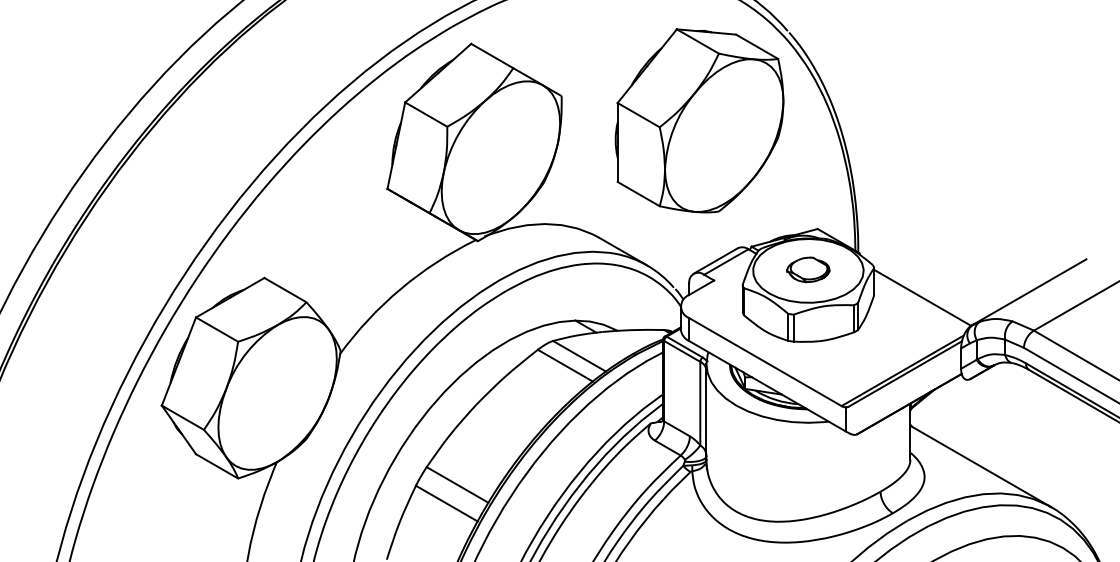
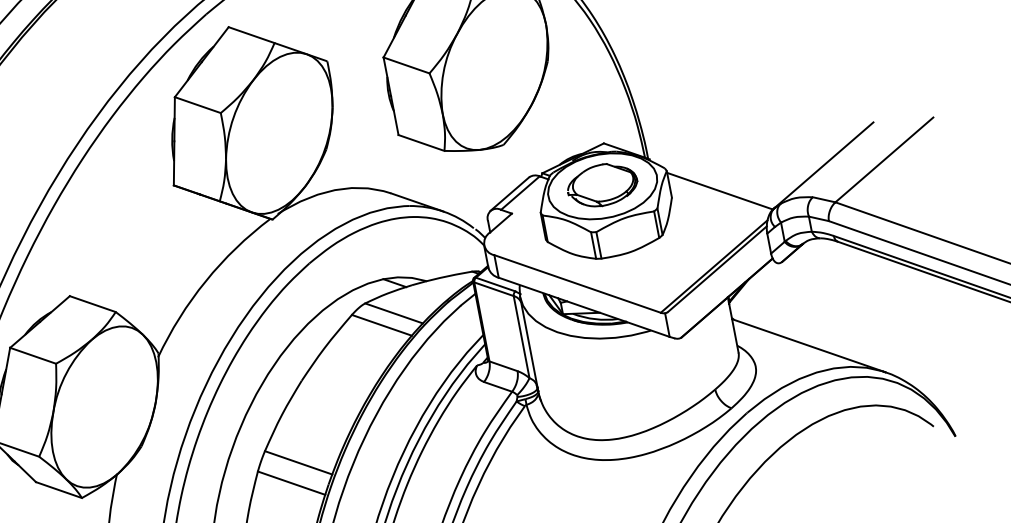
part: (808, 269) -> (602, 184), size x1.67

